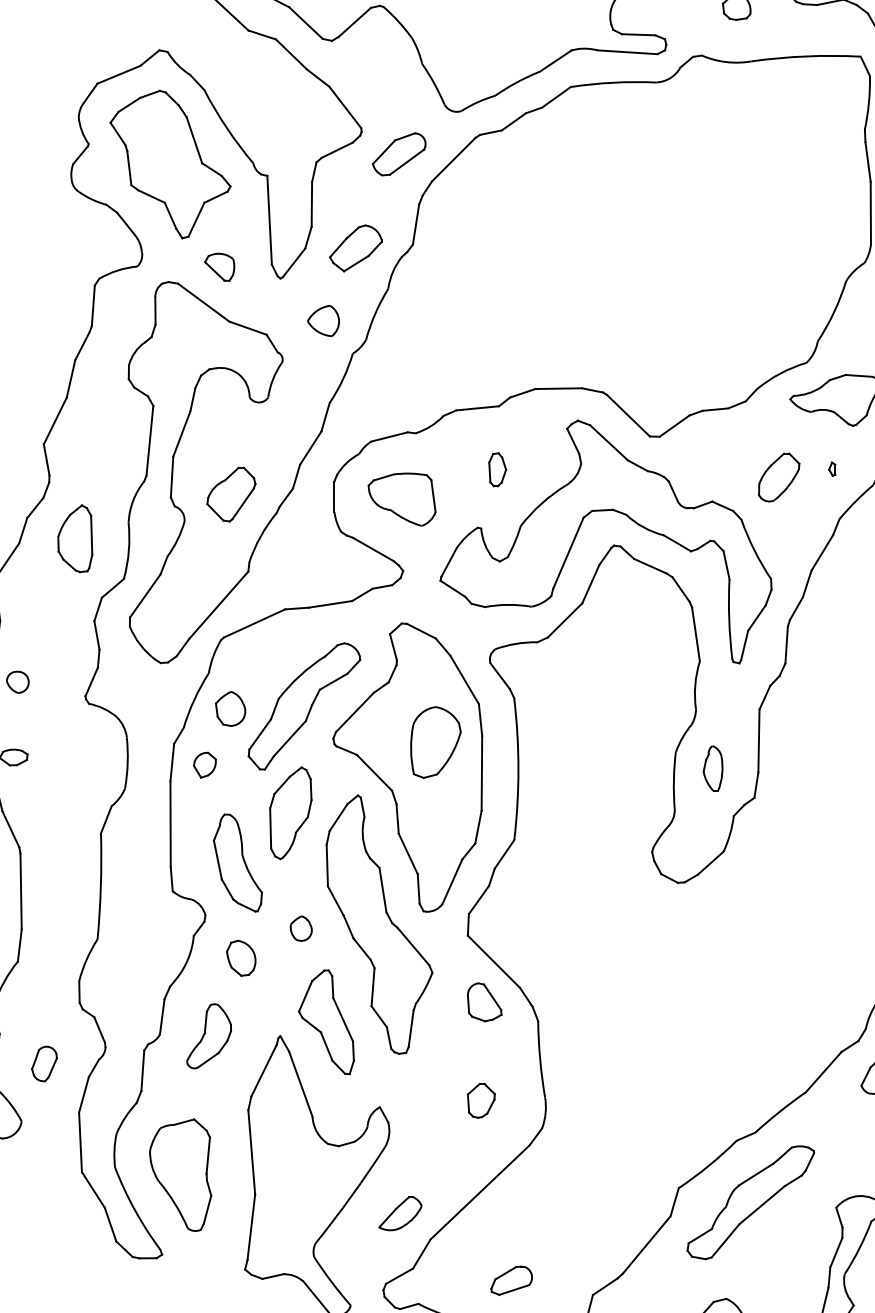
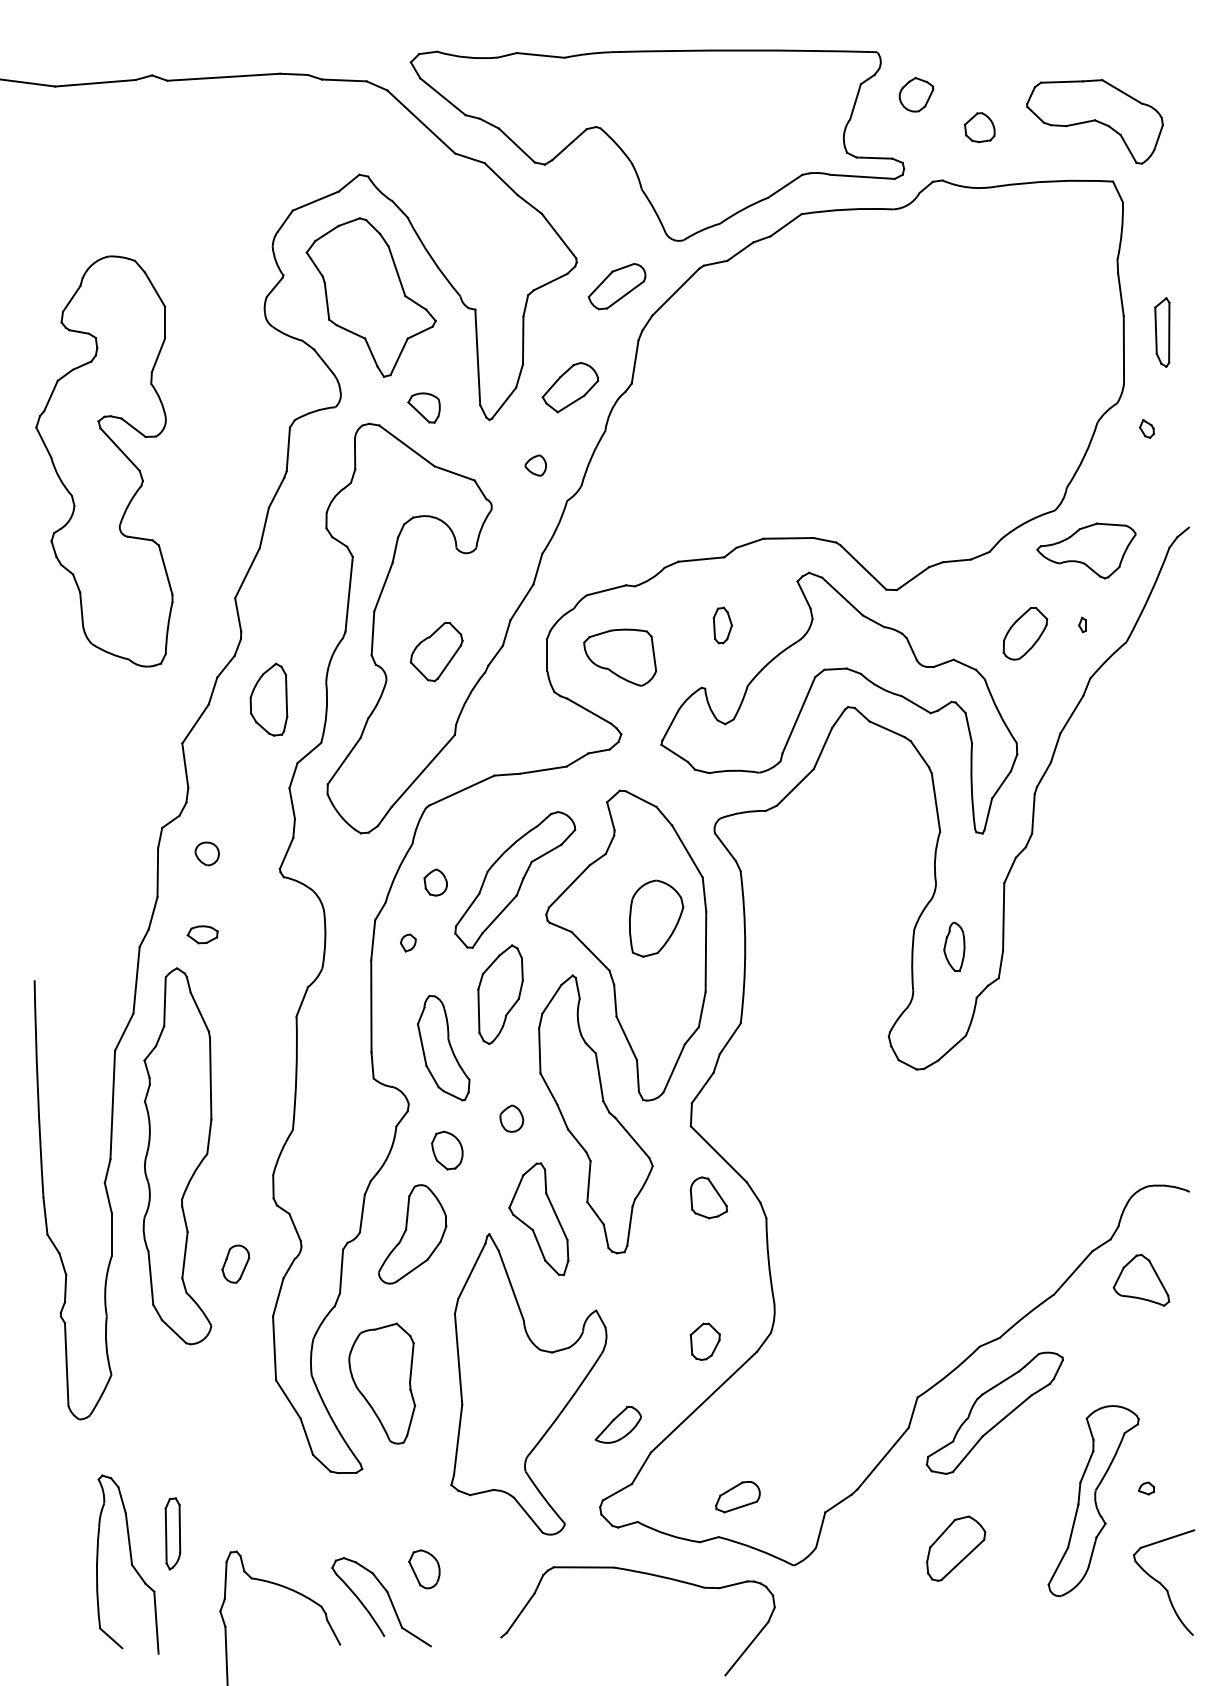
part: (323, 320) -> (535, 465), size x0.62
part: (230, 708) -> (435, 882), size x0.71
part: (205, 764) -> (408, 942), size x0.62
part: (208, 1036) -> (412, 1234), size x1.43
part: (480, 1100) -> (704, 1341), moved

